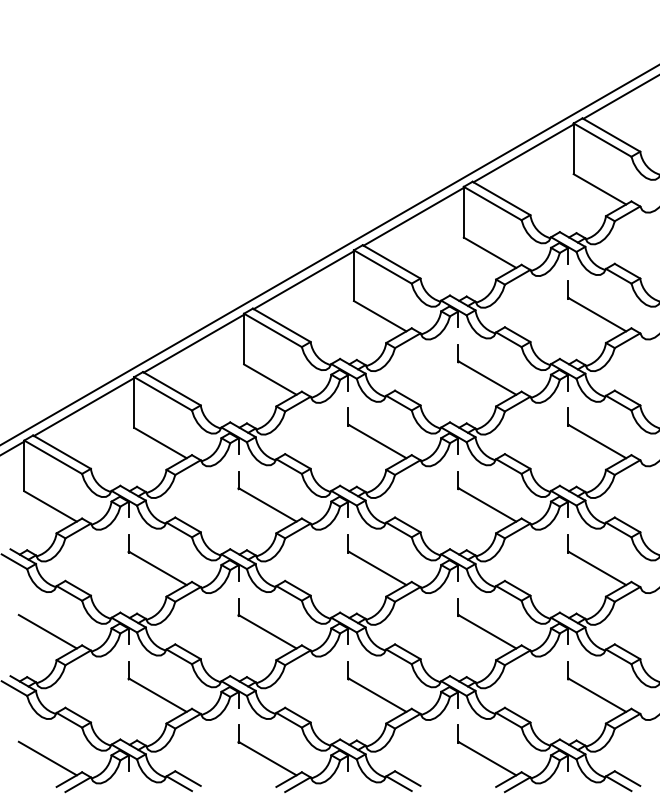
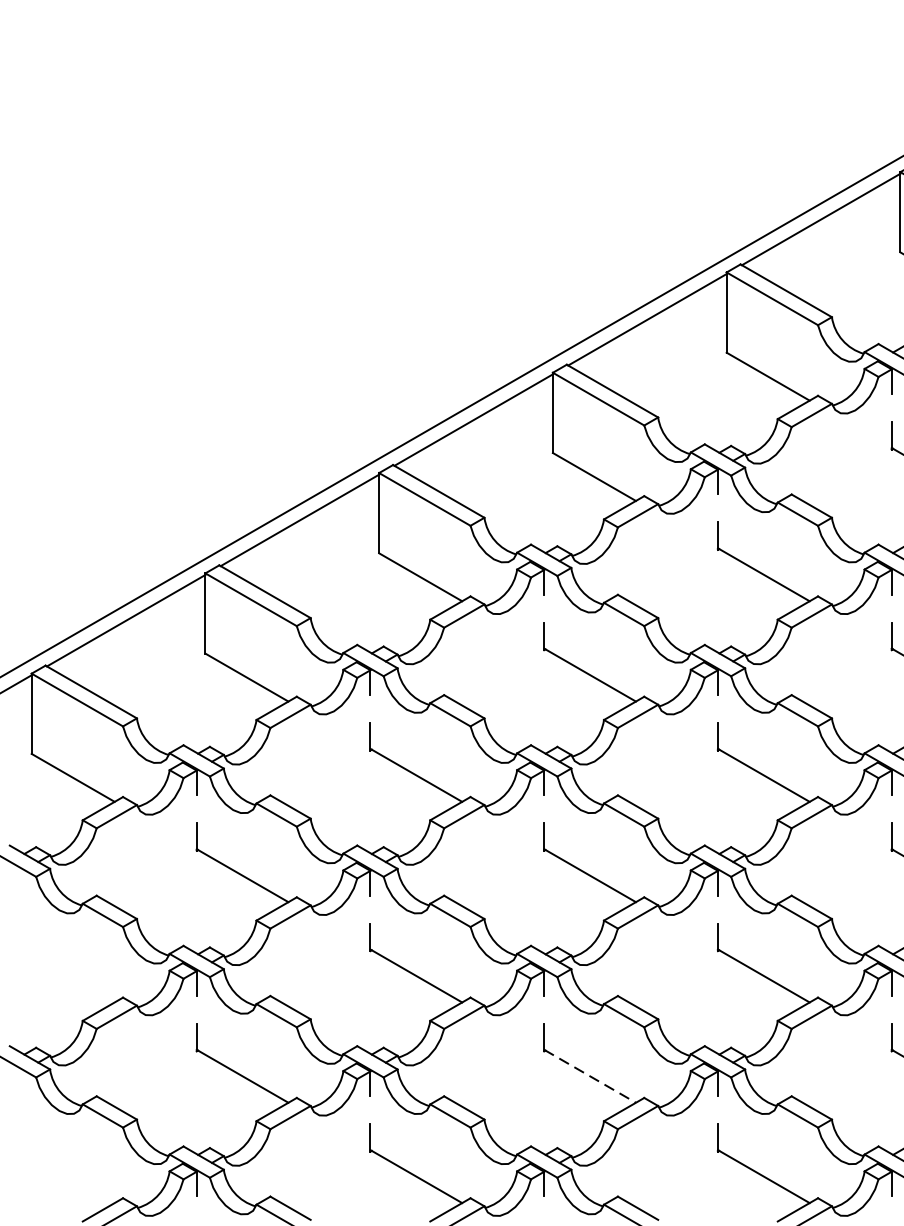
line: (47, 631) -> (68, 975), removed
line: (377, 695) -> (590, 1076), solid -> dashed
line: (47, 758) -> (68, 1176), removed

